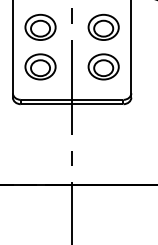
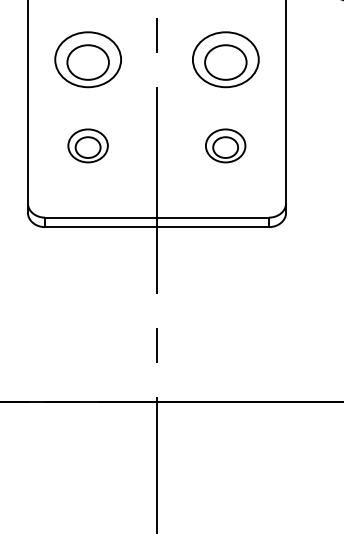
part: (40, 66) -> (88, 144), size x0.6
part: (103, 66) -> (225, 144), size x0.6

